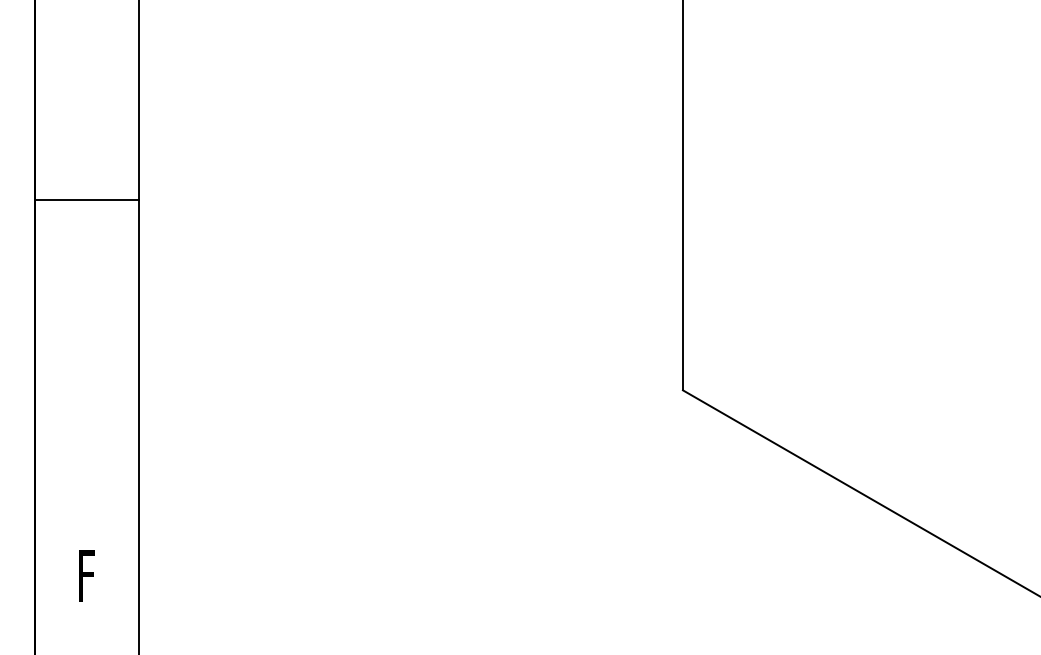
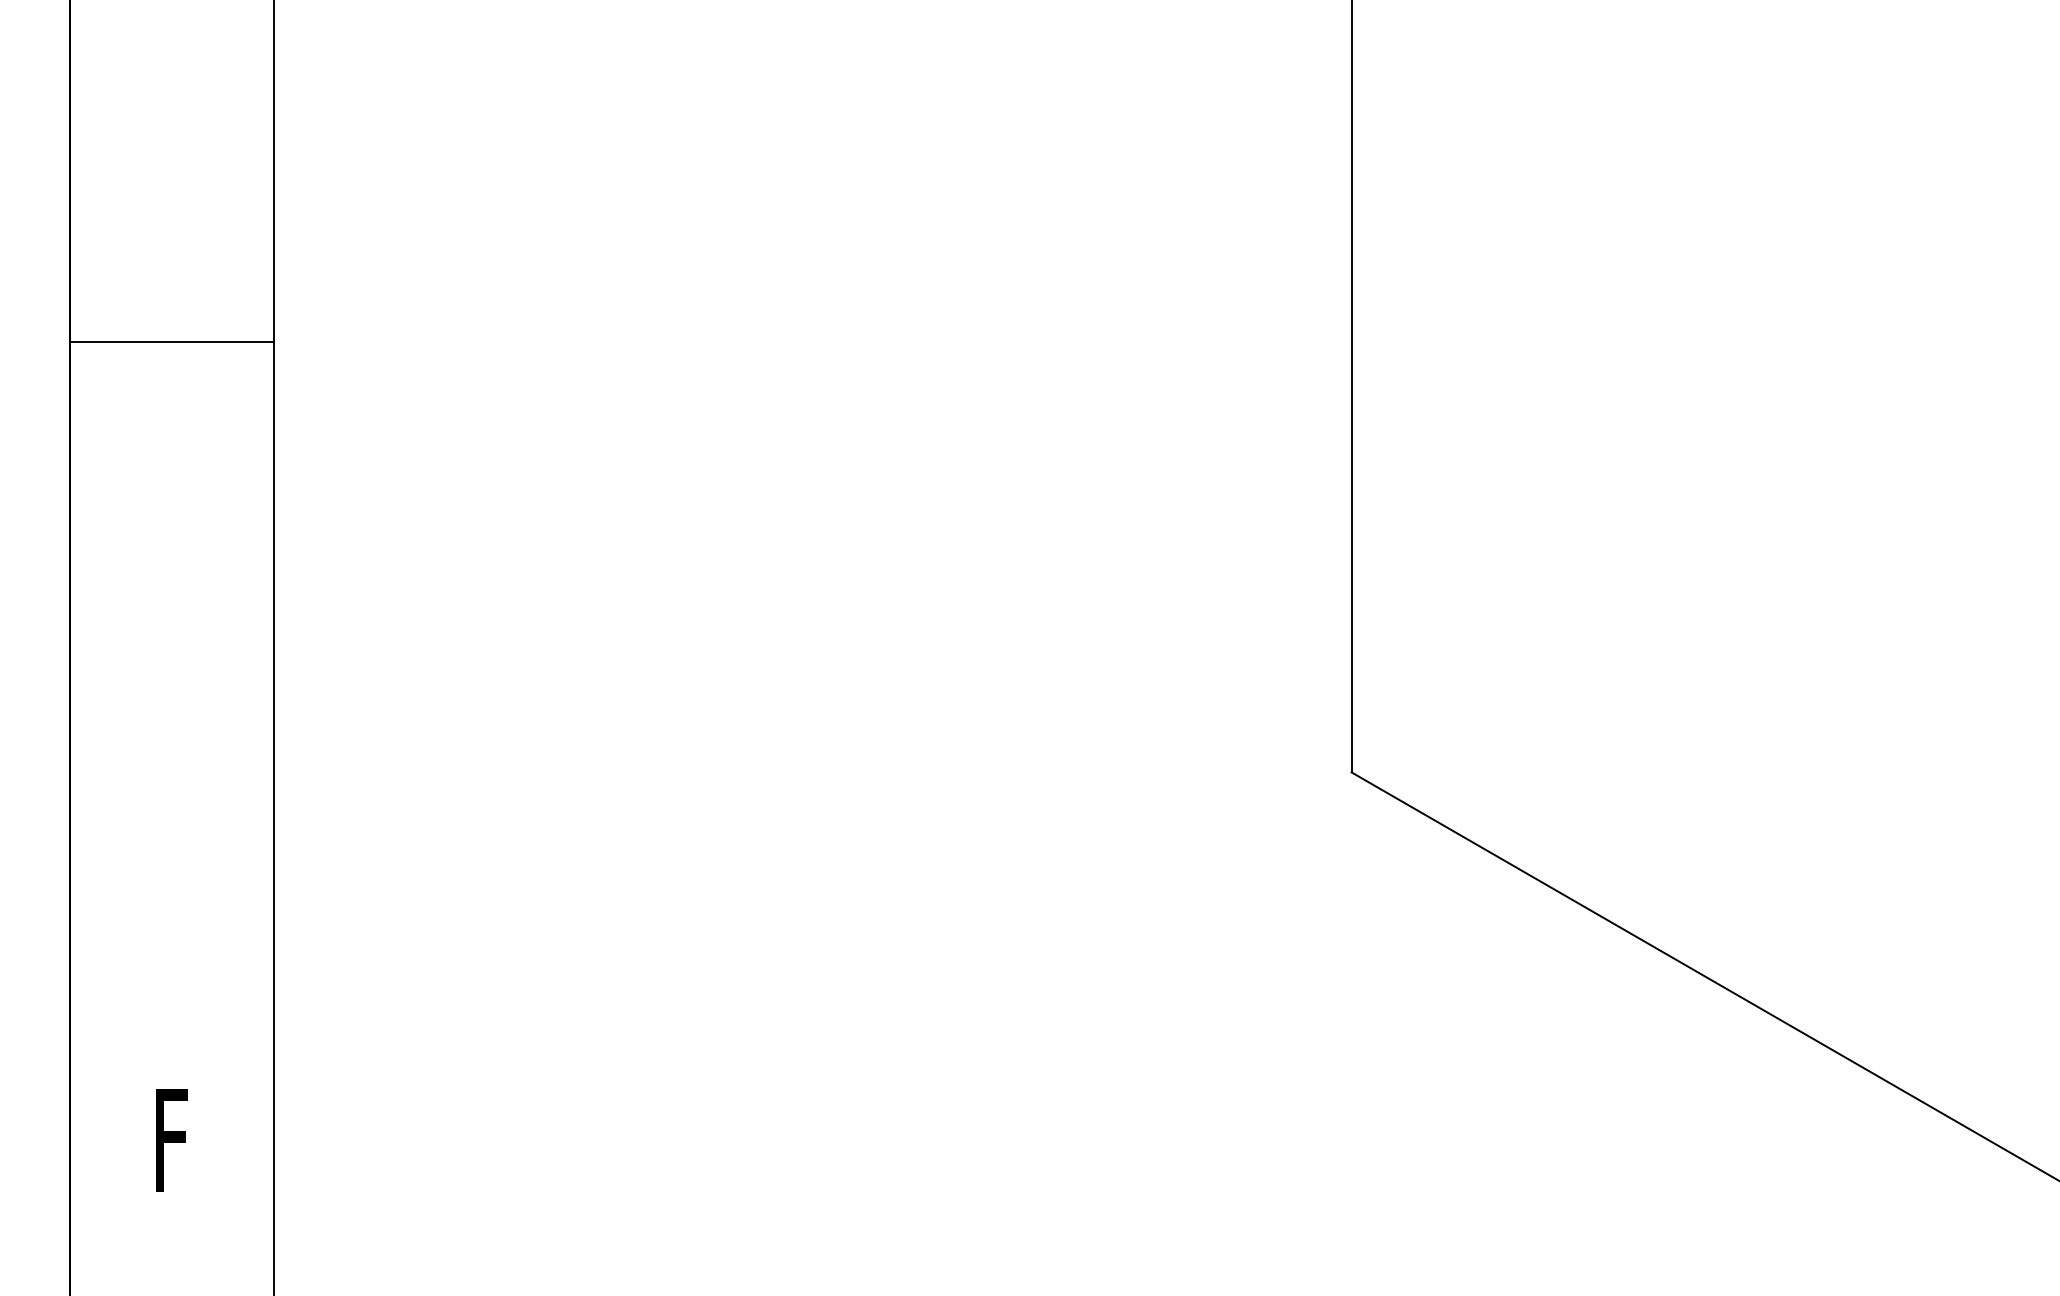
line: (86, 199) -> (170, 341), moved

